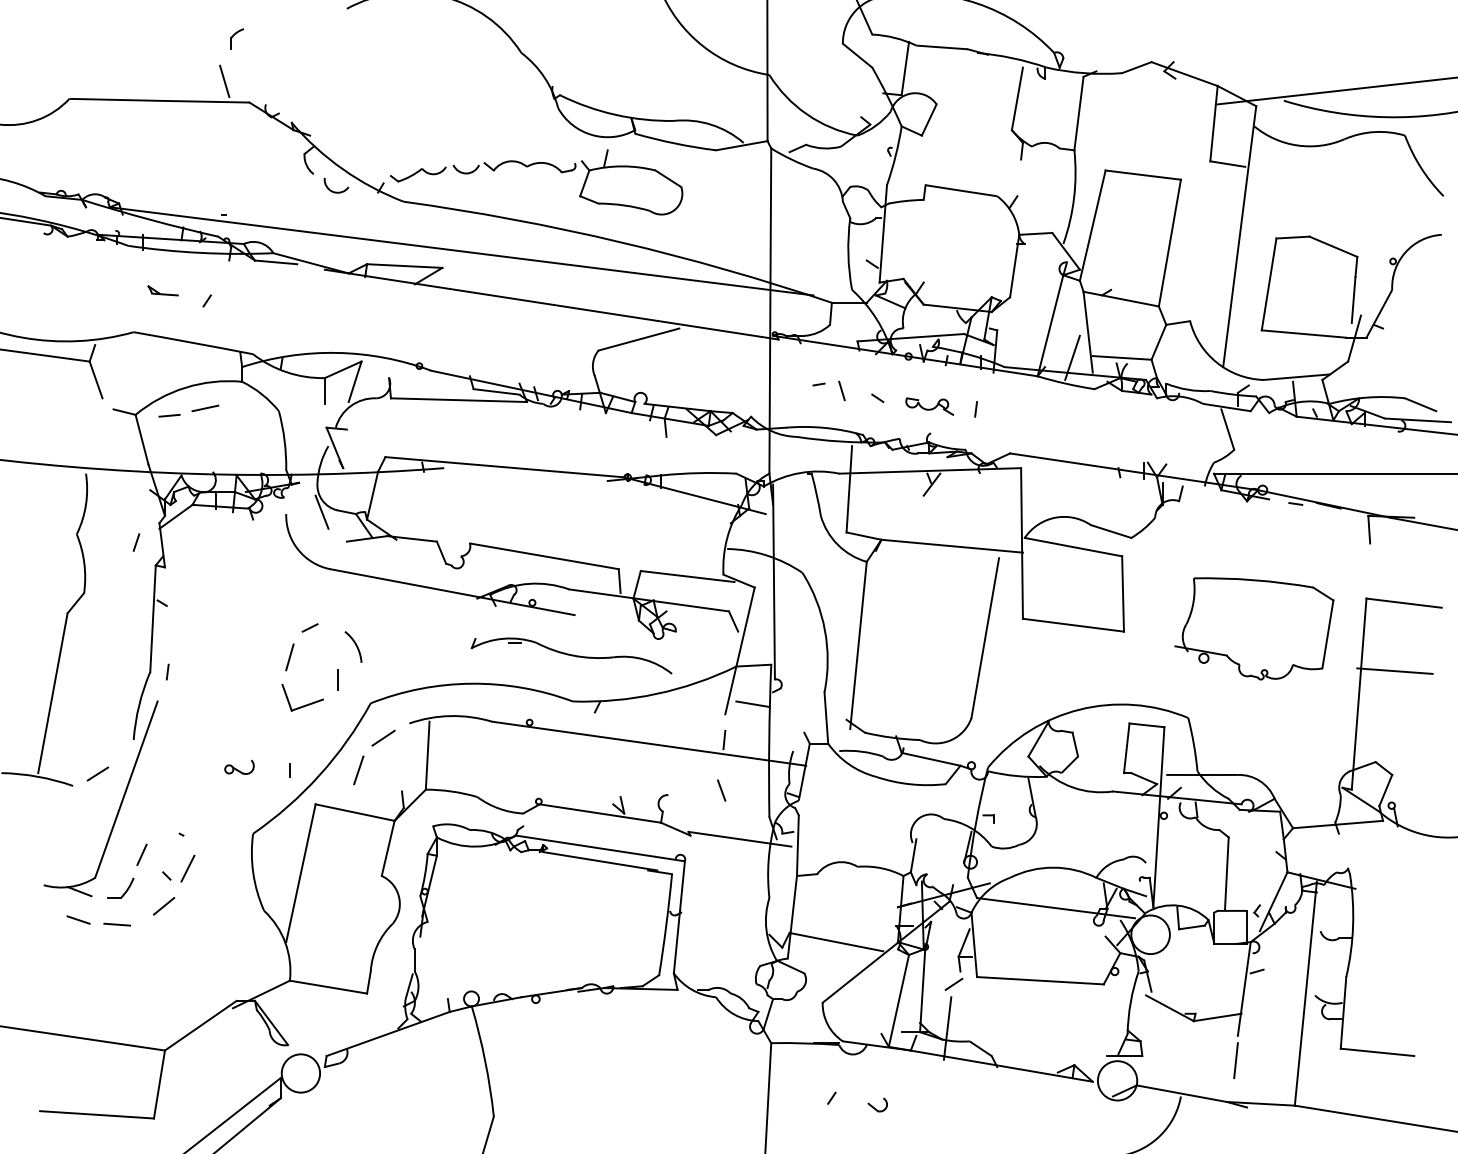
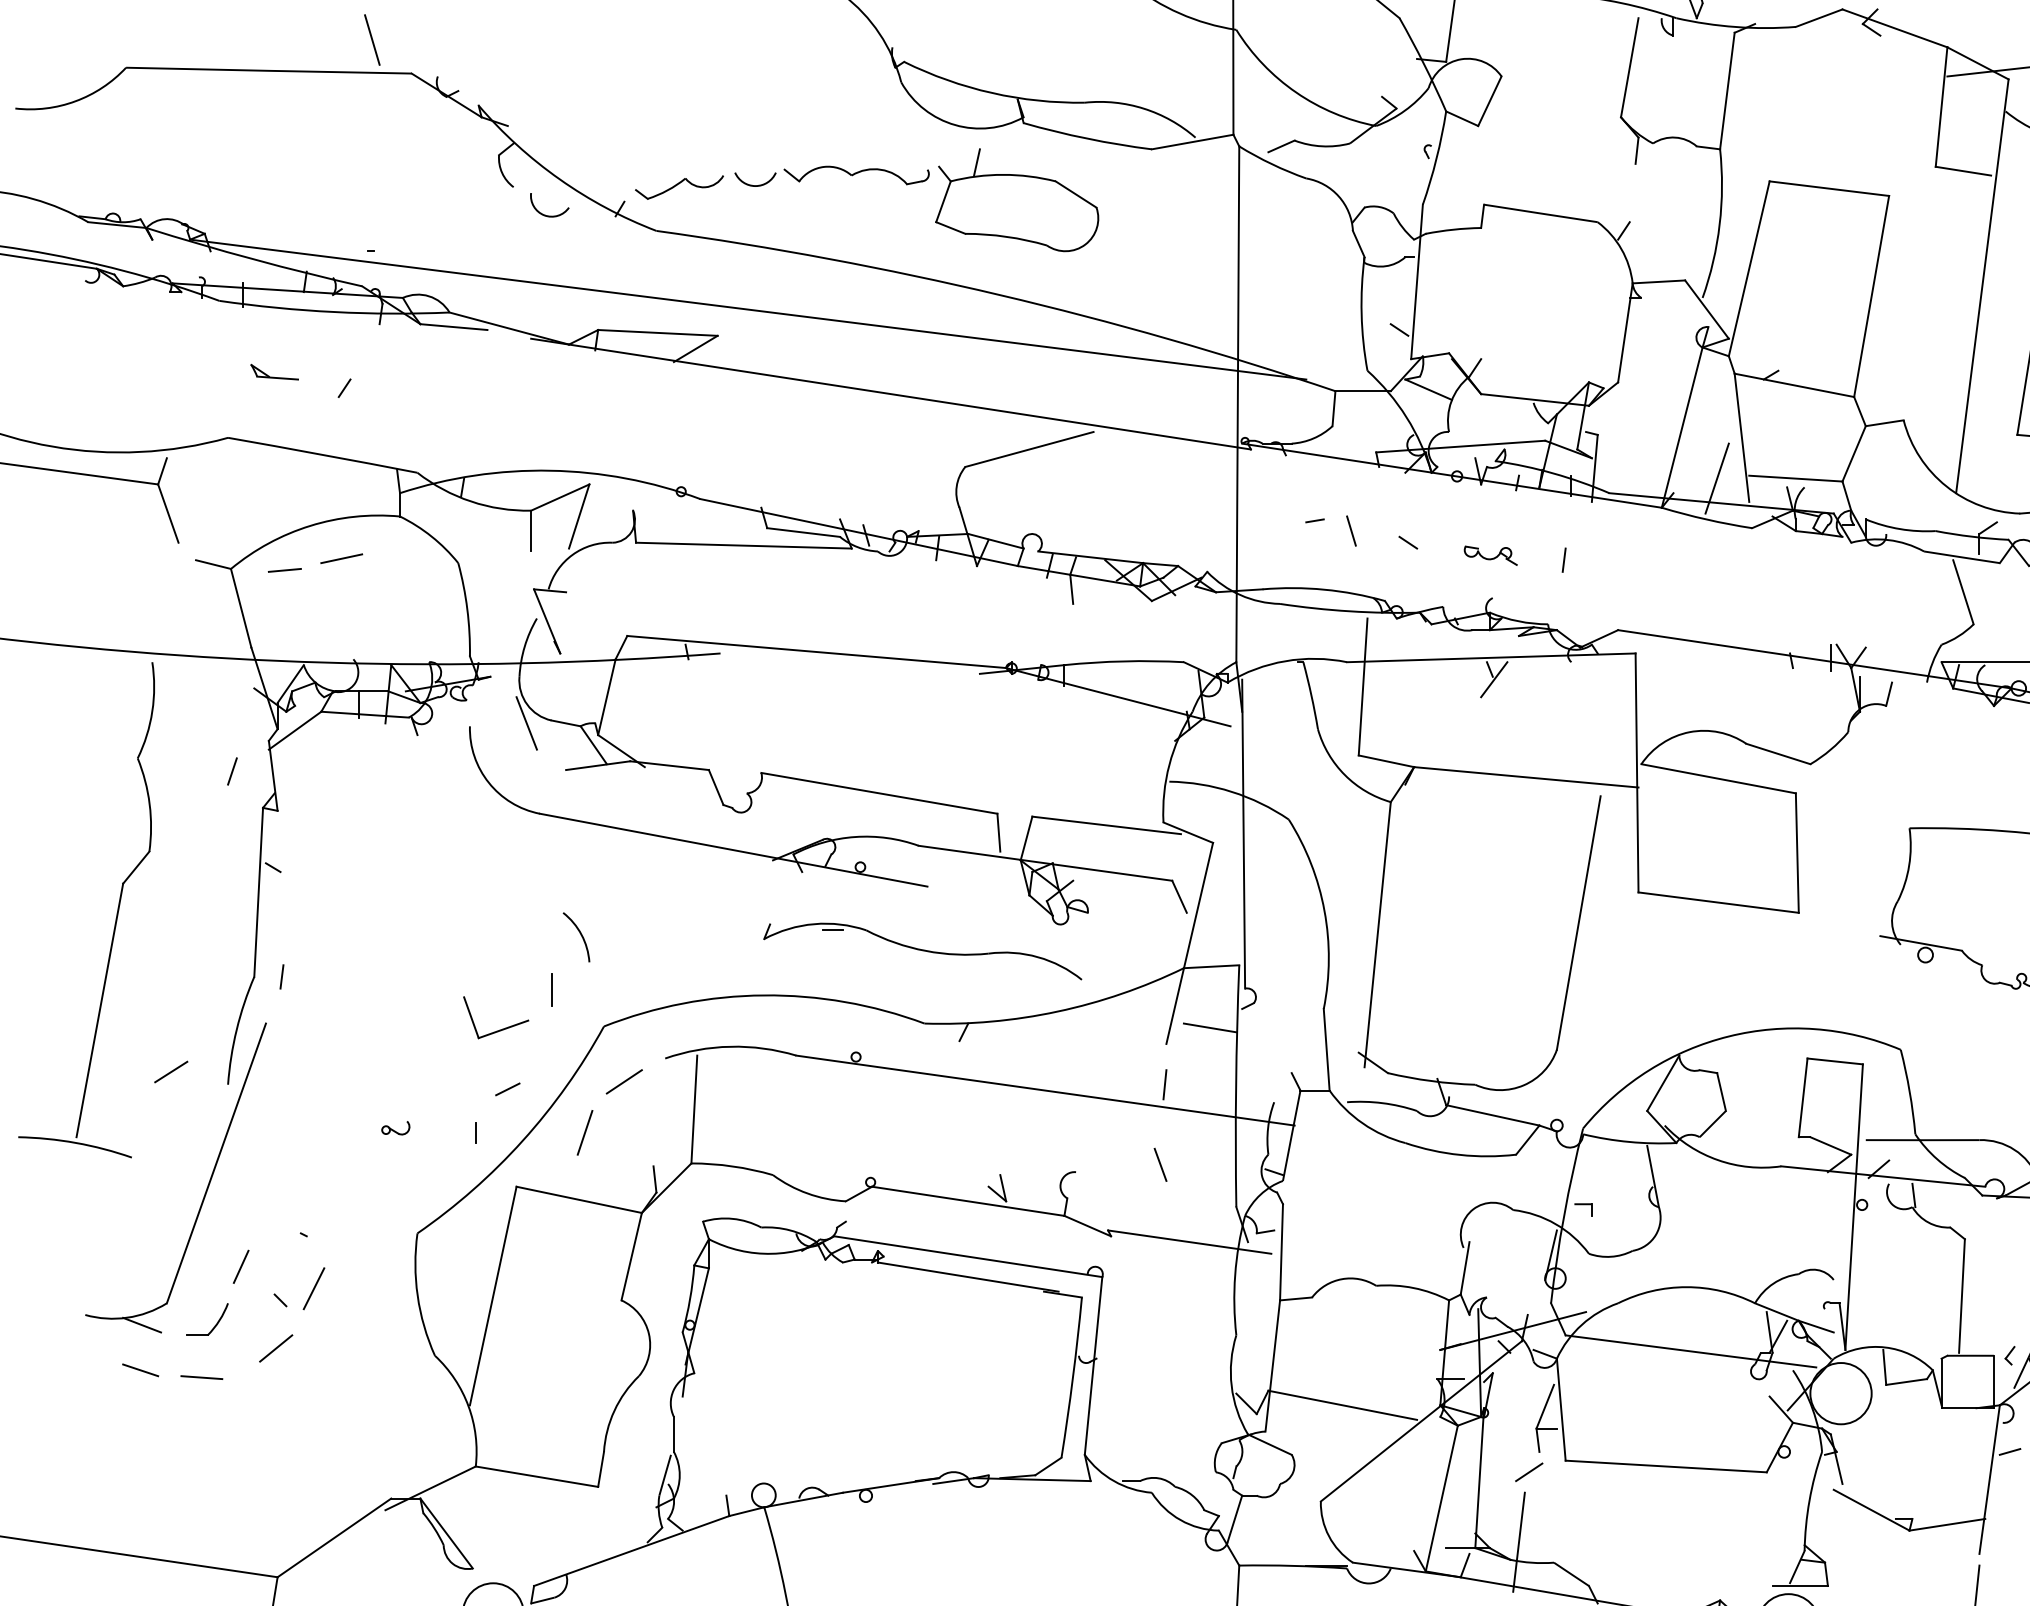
part: (929, 406) -> (1490, 555), size x0.7
line: (309, 627) -> (506, 1088), moved
line: (289, 657) -> (475, 953), removed
part: (239, 767) -> (395, 1128), size x0.6
line: (97, 773) -> (170, 1071), moved

